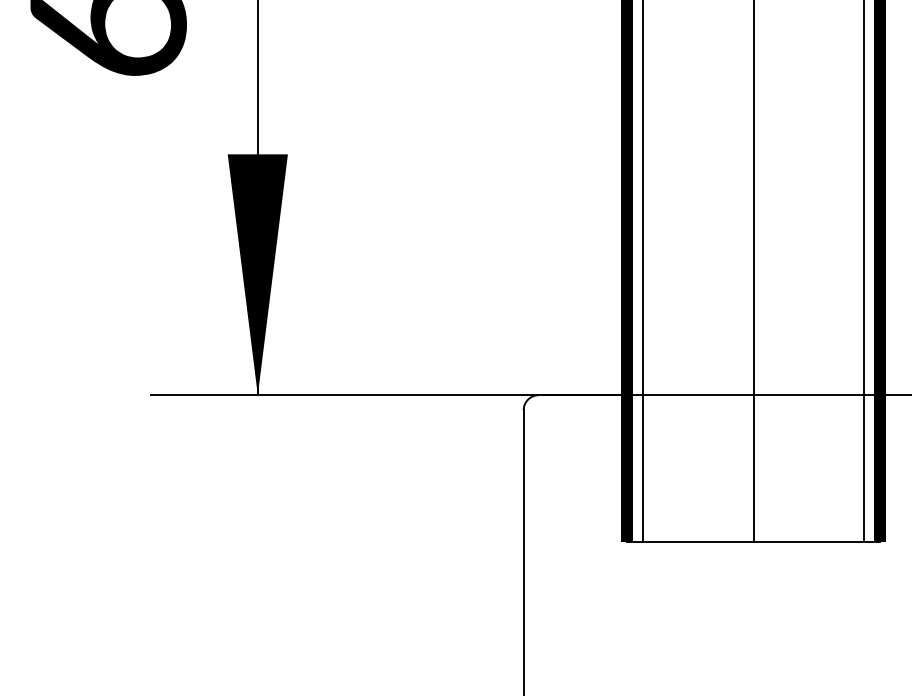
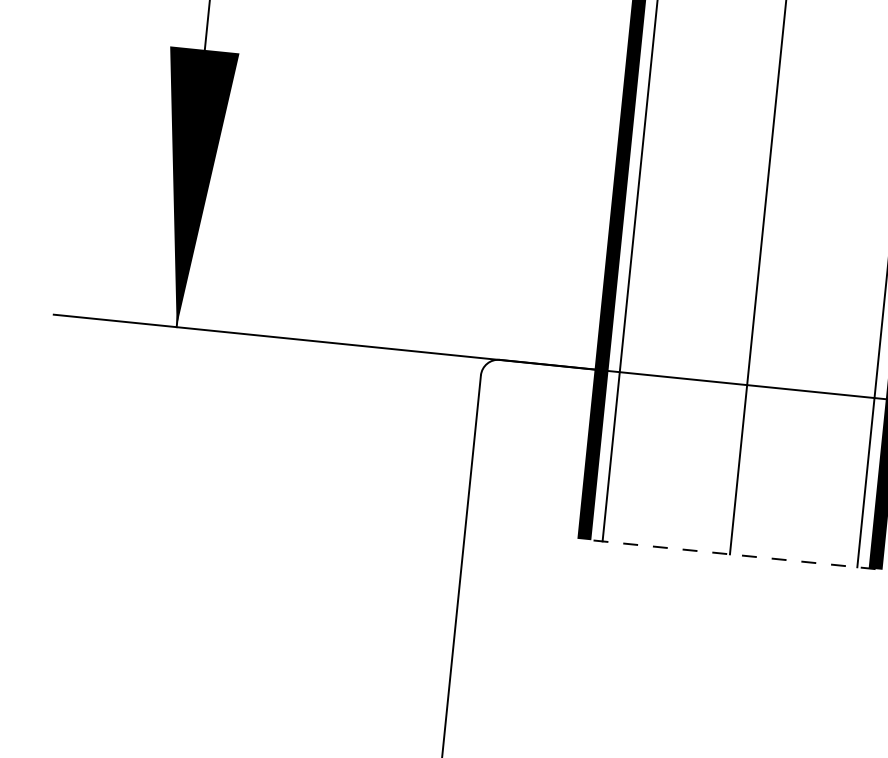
line: (753, 542) -> (729, 554), solid -> dashed

